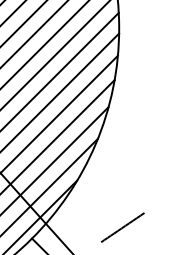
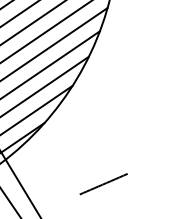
line: (122, 227) -> (103, 184), moved

